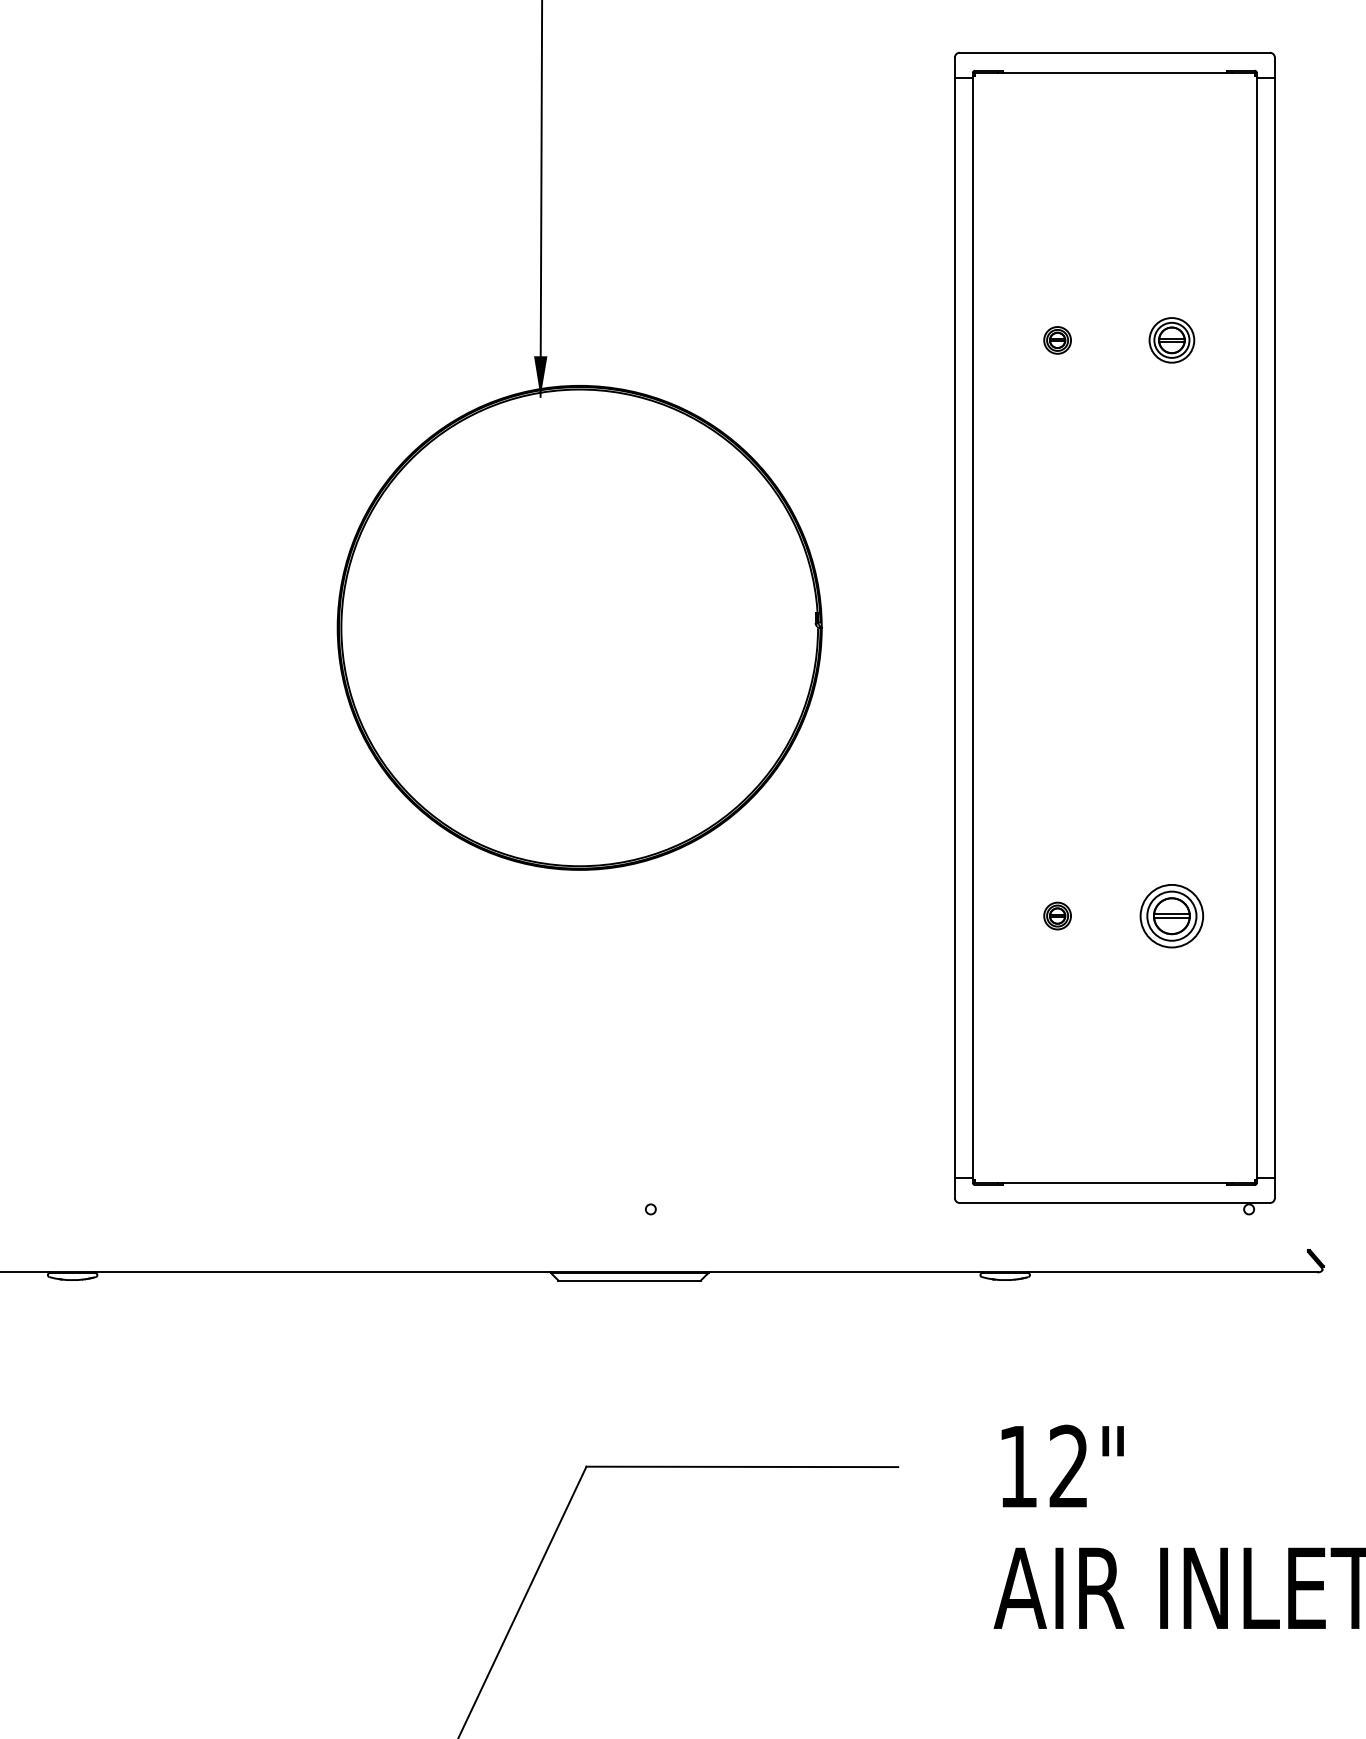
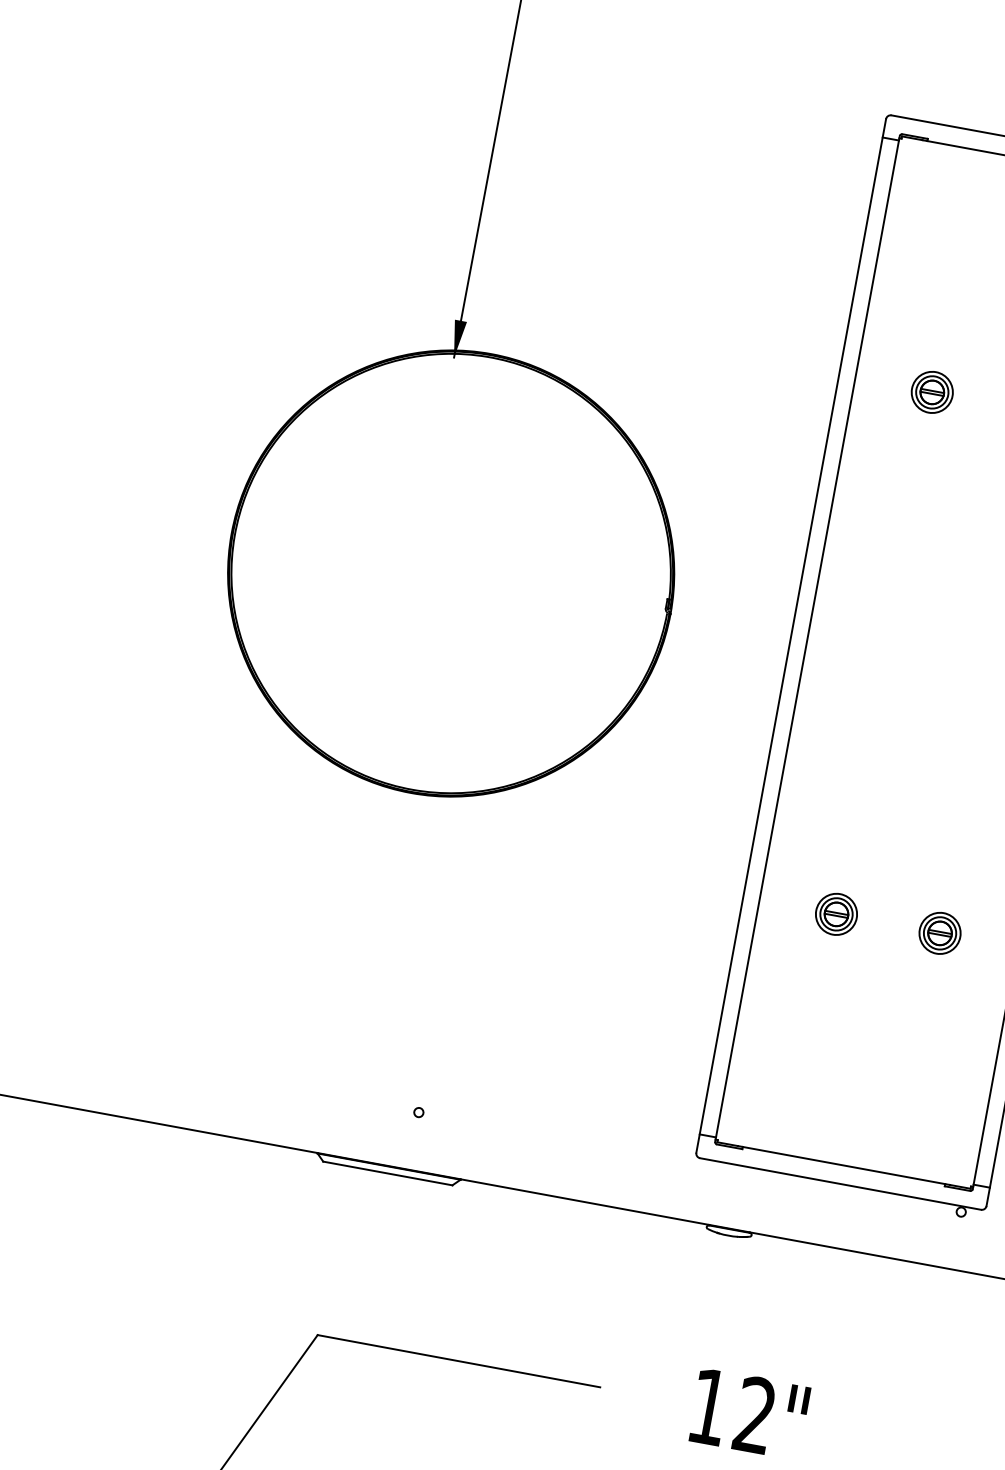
part: (1057, 340) -> (932, 392), size x1.67
part: (1057, 915) -> (836, 913), size x1.67
part: (1171, 915) -> (939, 932), size x0.71

